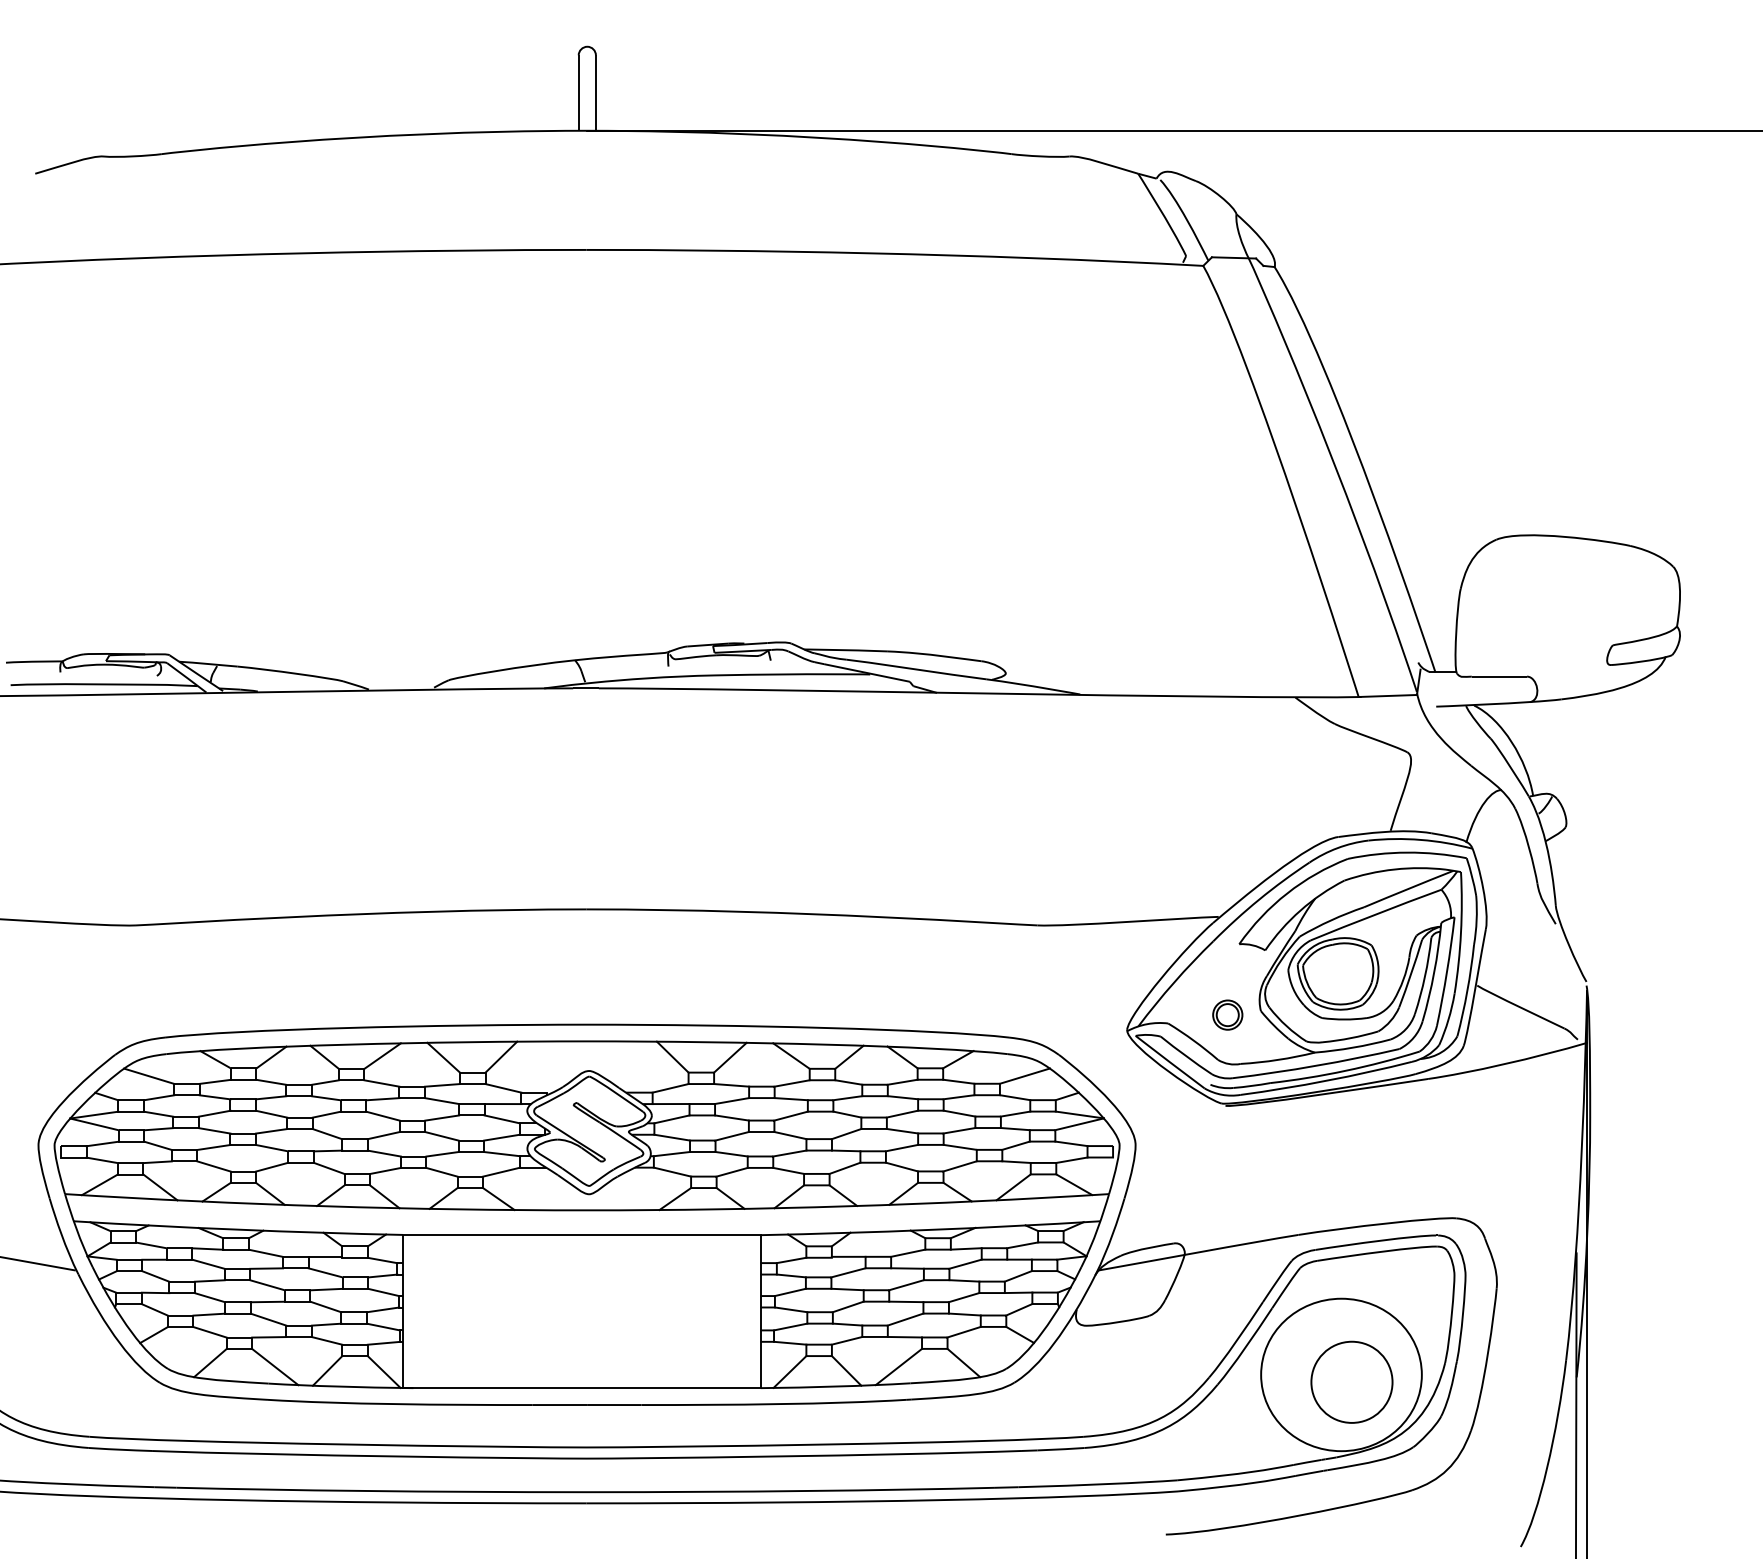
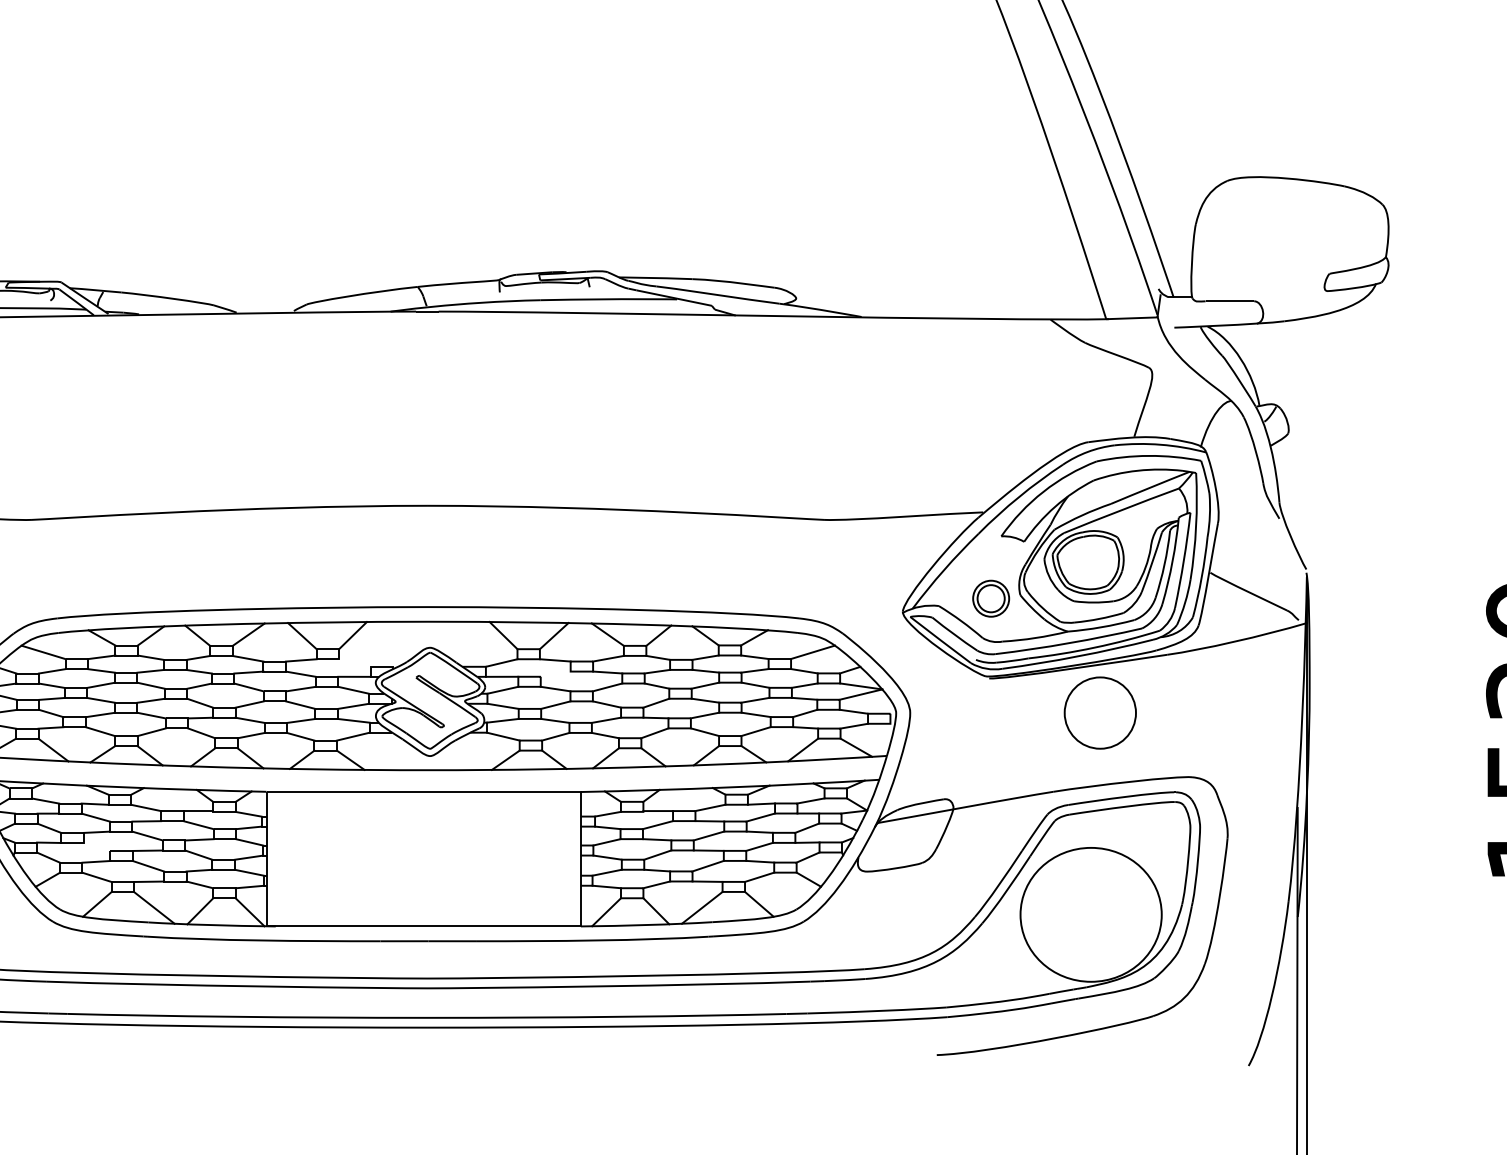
part: (1227, 1014) -> (990, 598), size x1.4
line: (503, 1088) -> (354, 663), removed
line: (732, 1101) -> (556, 674), removed
line: (209, 1297) -> (96, 846), removed
part: (1351, 1381) -> (1099, 712), moved

